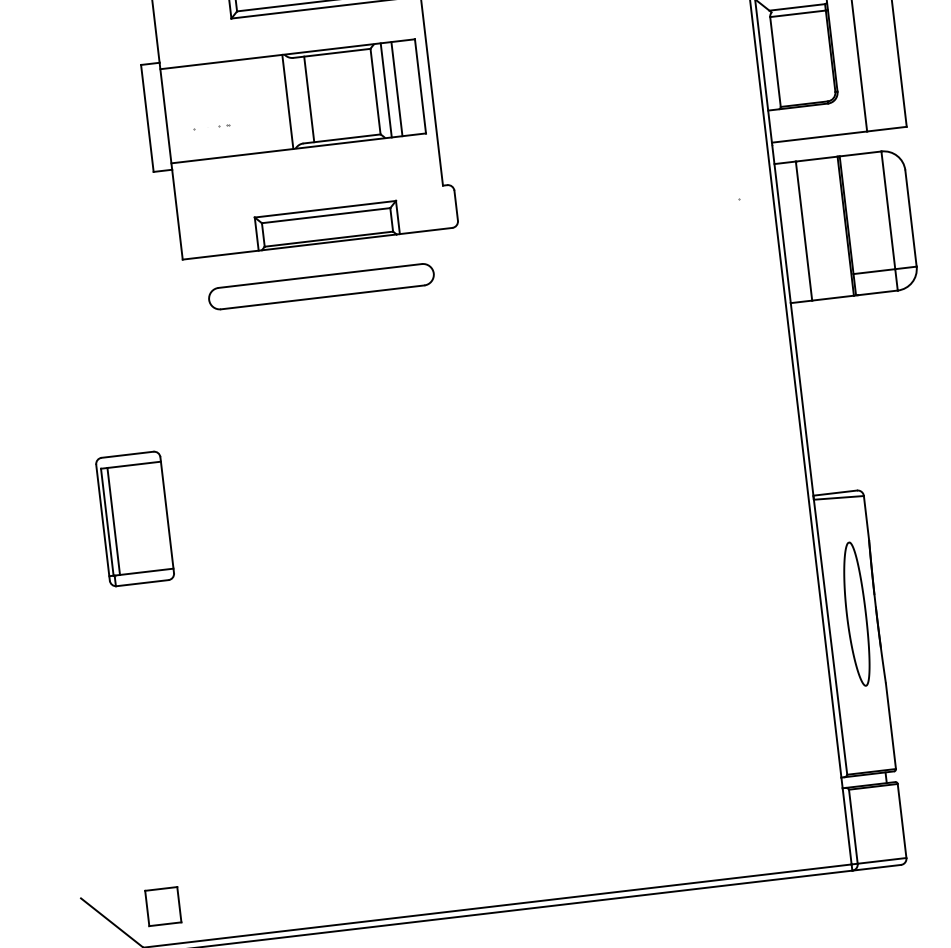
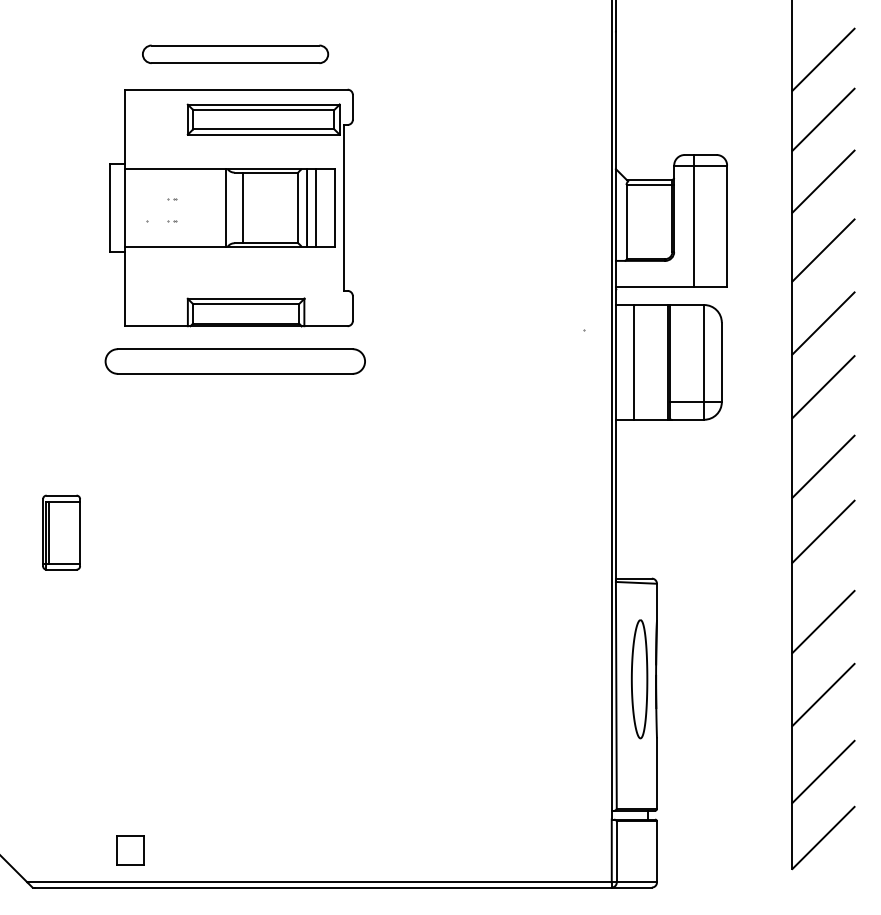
part: (222, 99) -> (172, 199), added
part: (321, 286) -> (235, 361), size x1.4
part: (134, 518) -> (61, 532), size x0.7
part: (163, 906) -> (130, 850), moved

